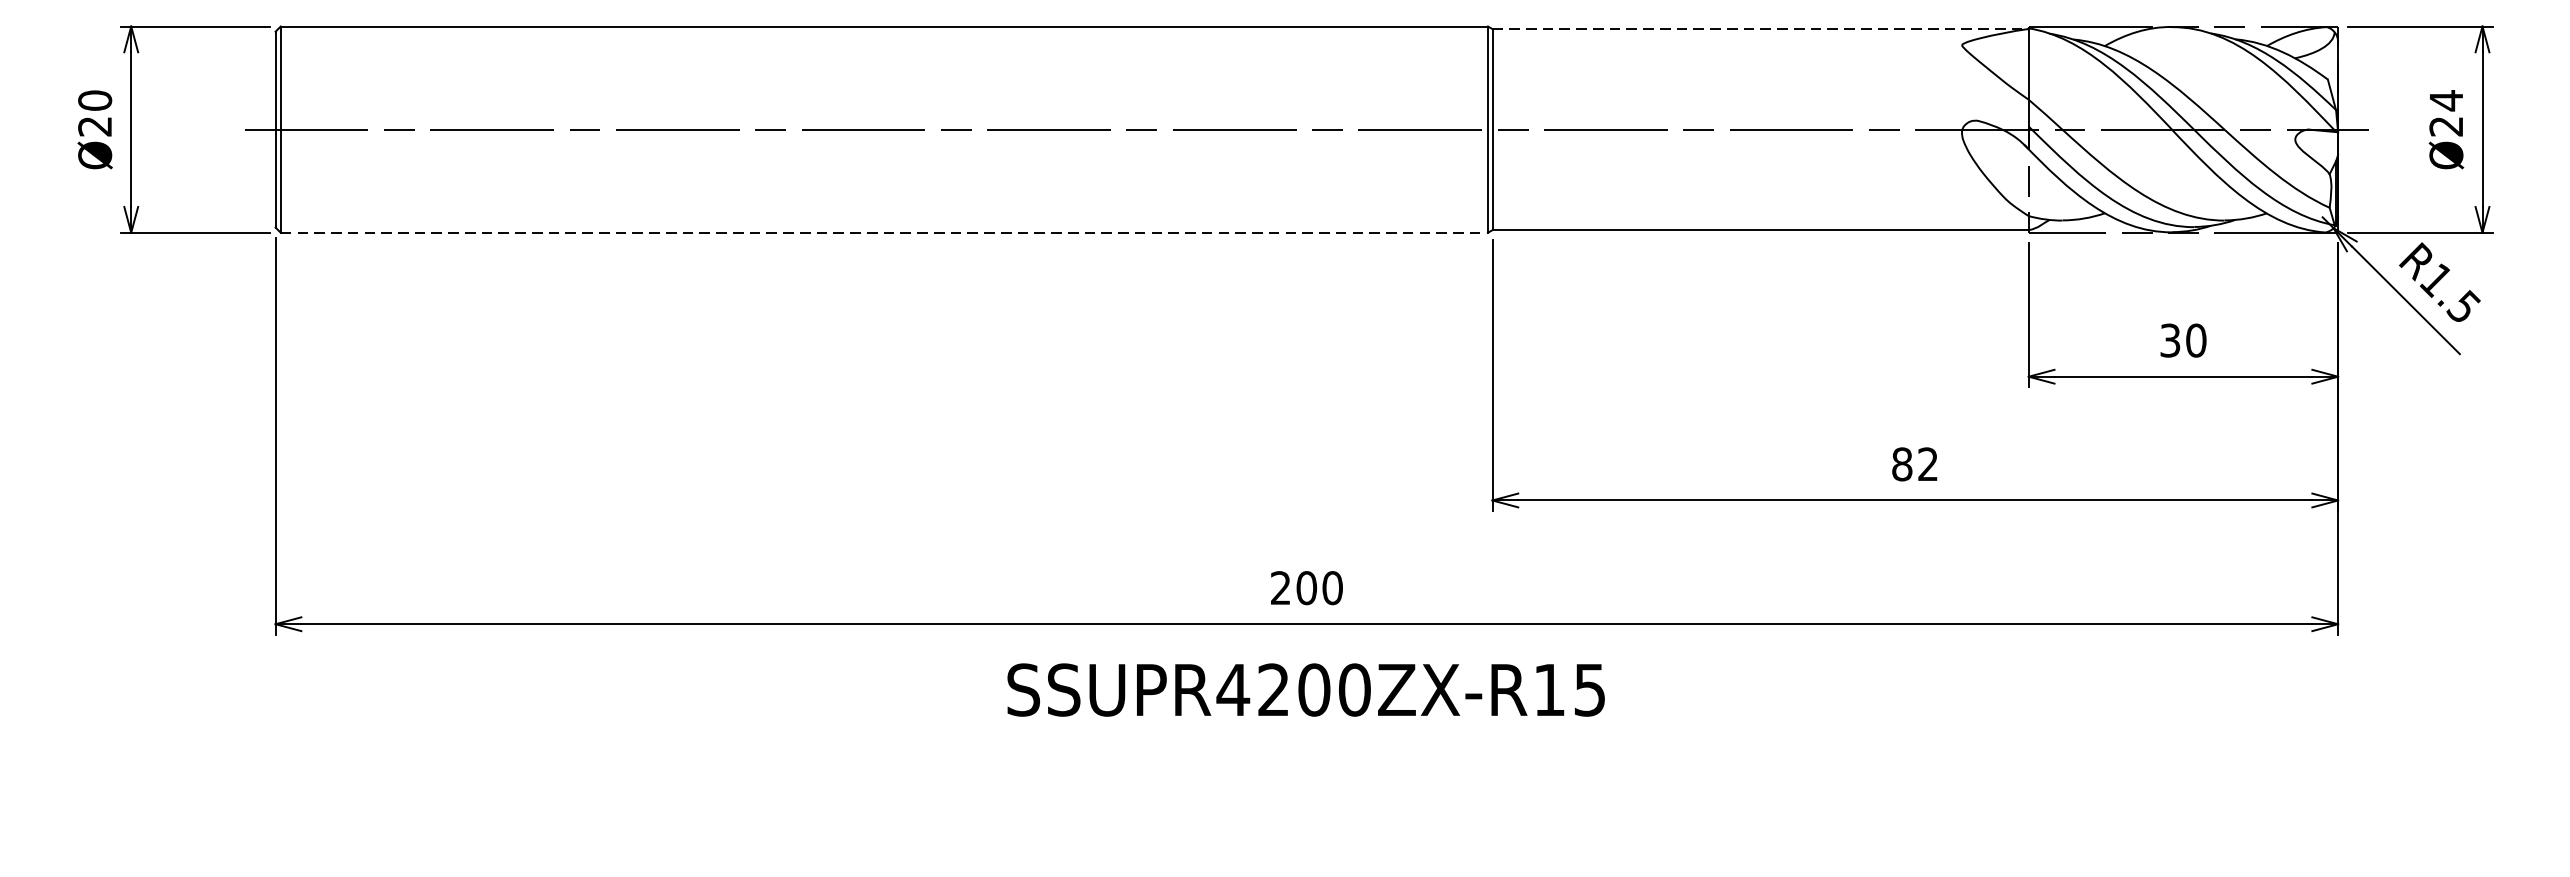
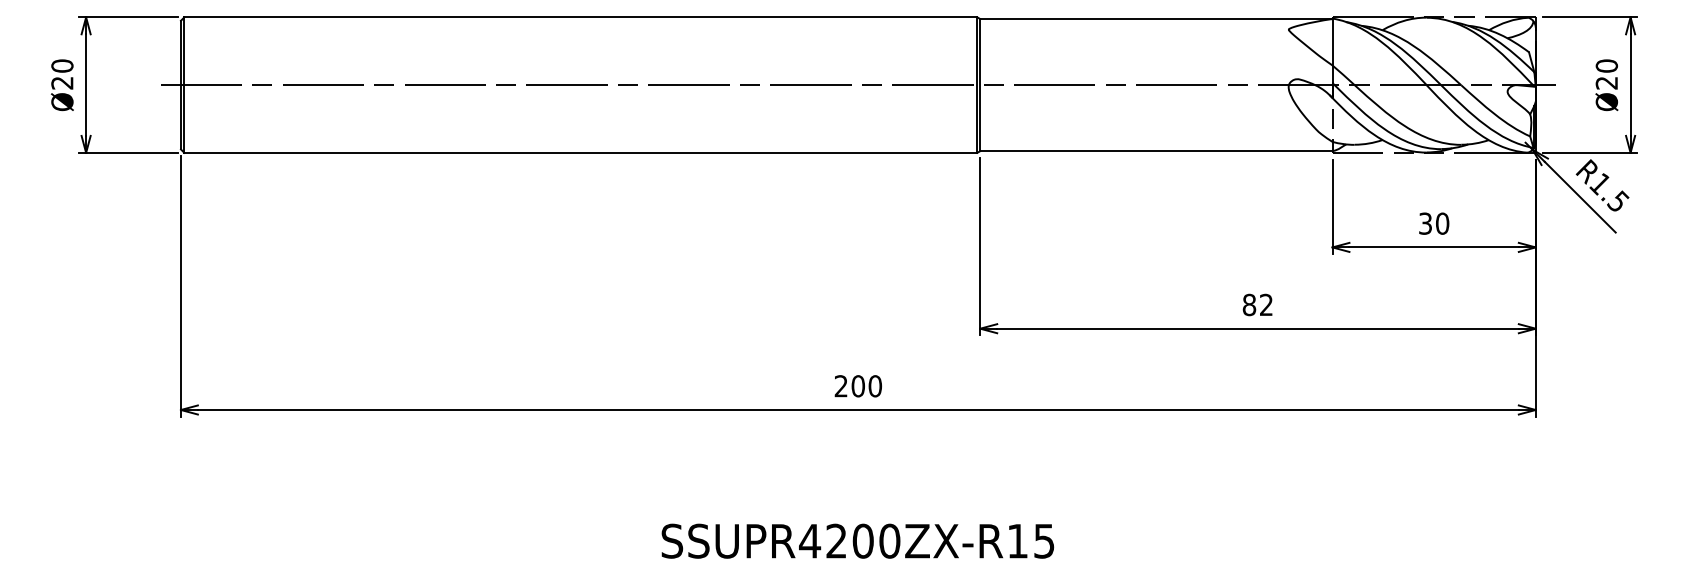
line: (1760, 29) -> (1156, 19), dashed -> solid
text: (2445, 101) -> (1606, 66), Ø24 -> Ø20
line: (885, 232) -> (581, 152), dashed -> solid
text: (1305, 688) -> (857, 540), moved

